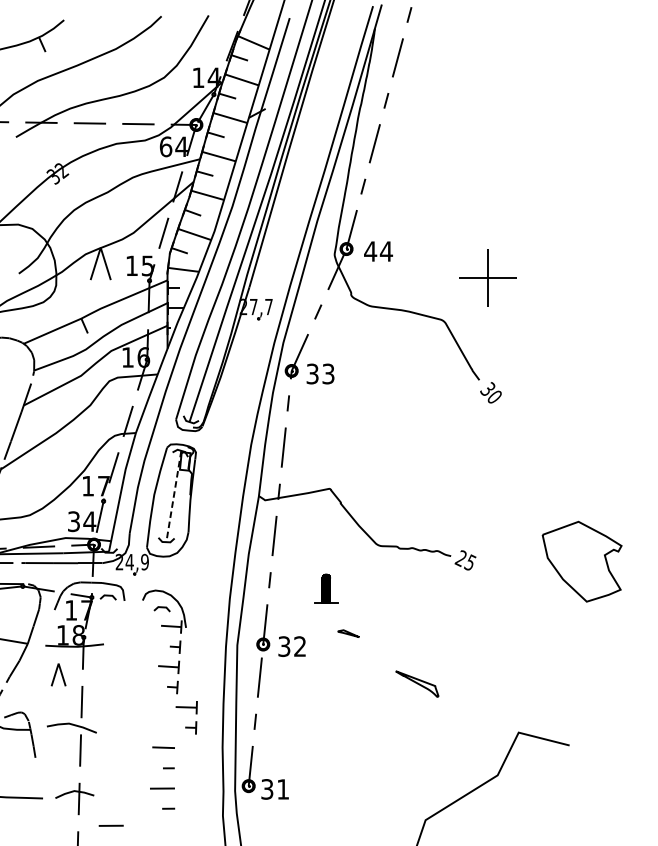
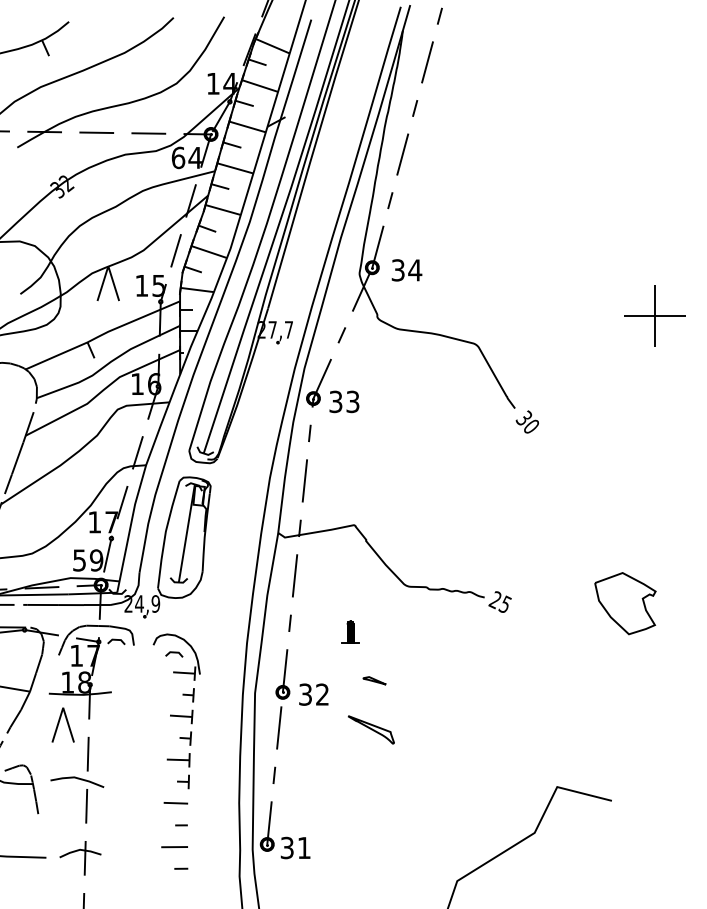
text: (370, 251) -> (398, 270), 44 -> 34
part: (487, 277) -> (654, 315), moved
line: (173, 496) -> (186, 533), dashed -> solid
text: (82, 521) -> (88, 560), 34 -> 59
part: (582, 561) -> (625, 603), size x0.71
part: (326, 587) -> (350, 631), size x0.71
part: (58, 674) -> (62, 724), size x1.43
part: (416, 683) -> (370, 729), moved
part: (186, 726) -> (178, 780), moved
line: (111, 826) -> (119, 887), removed

